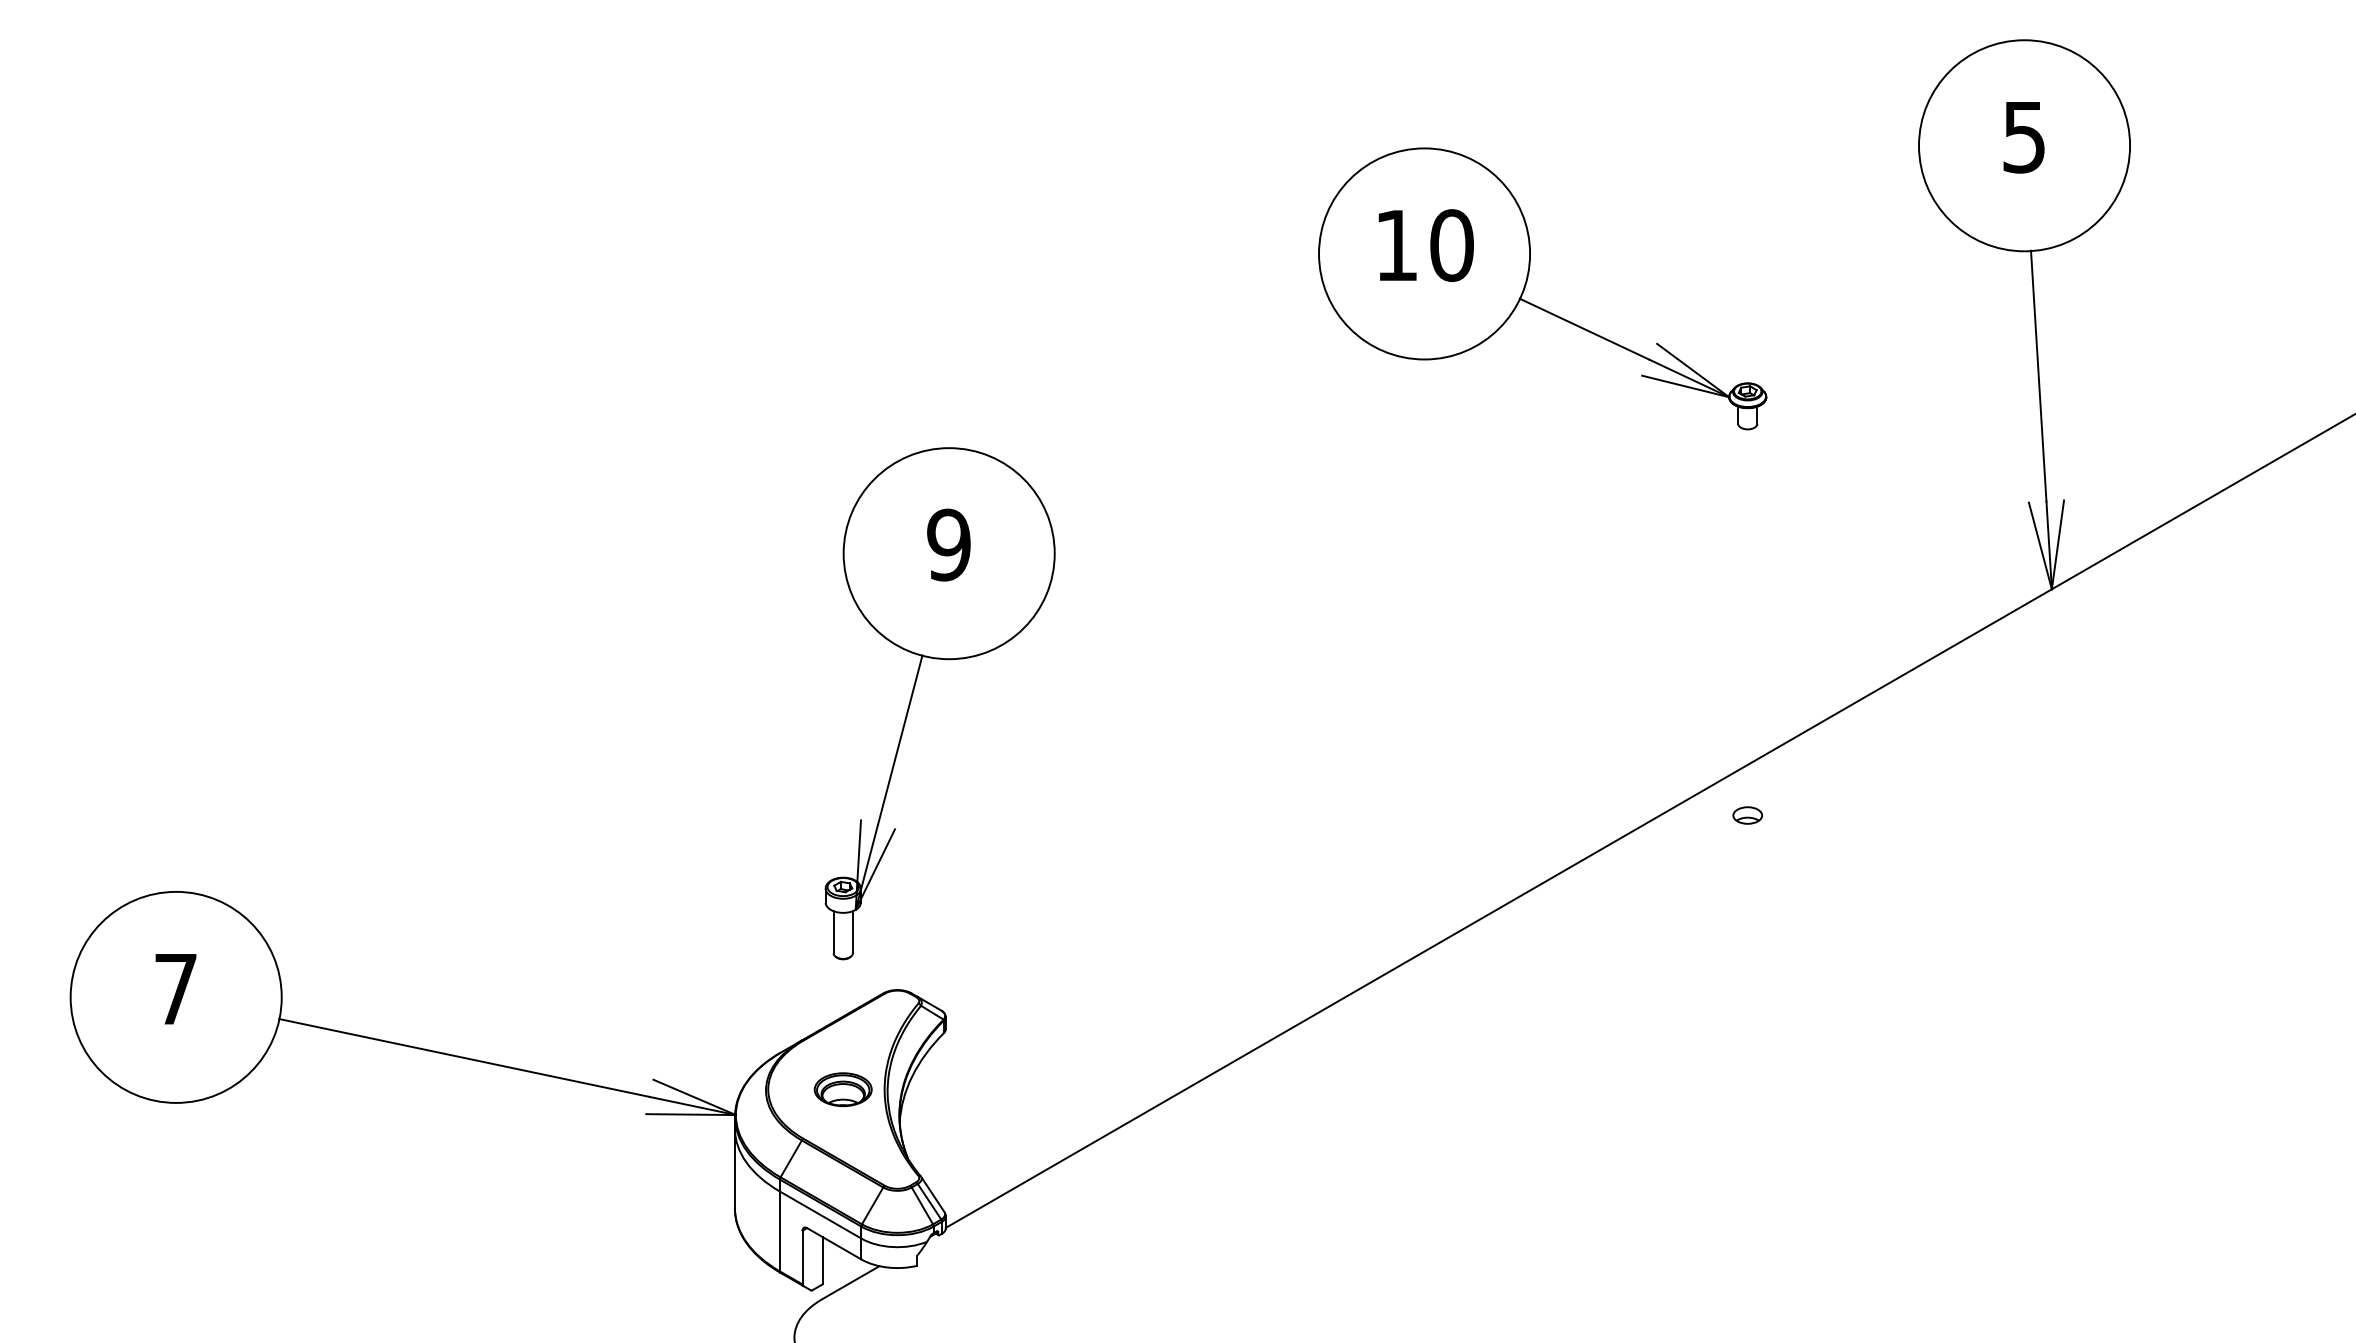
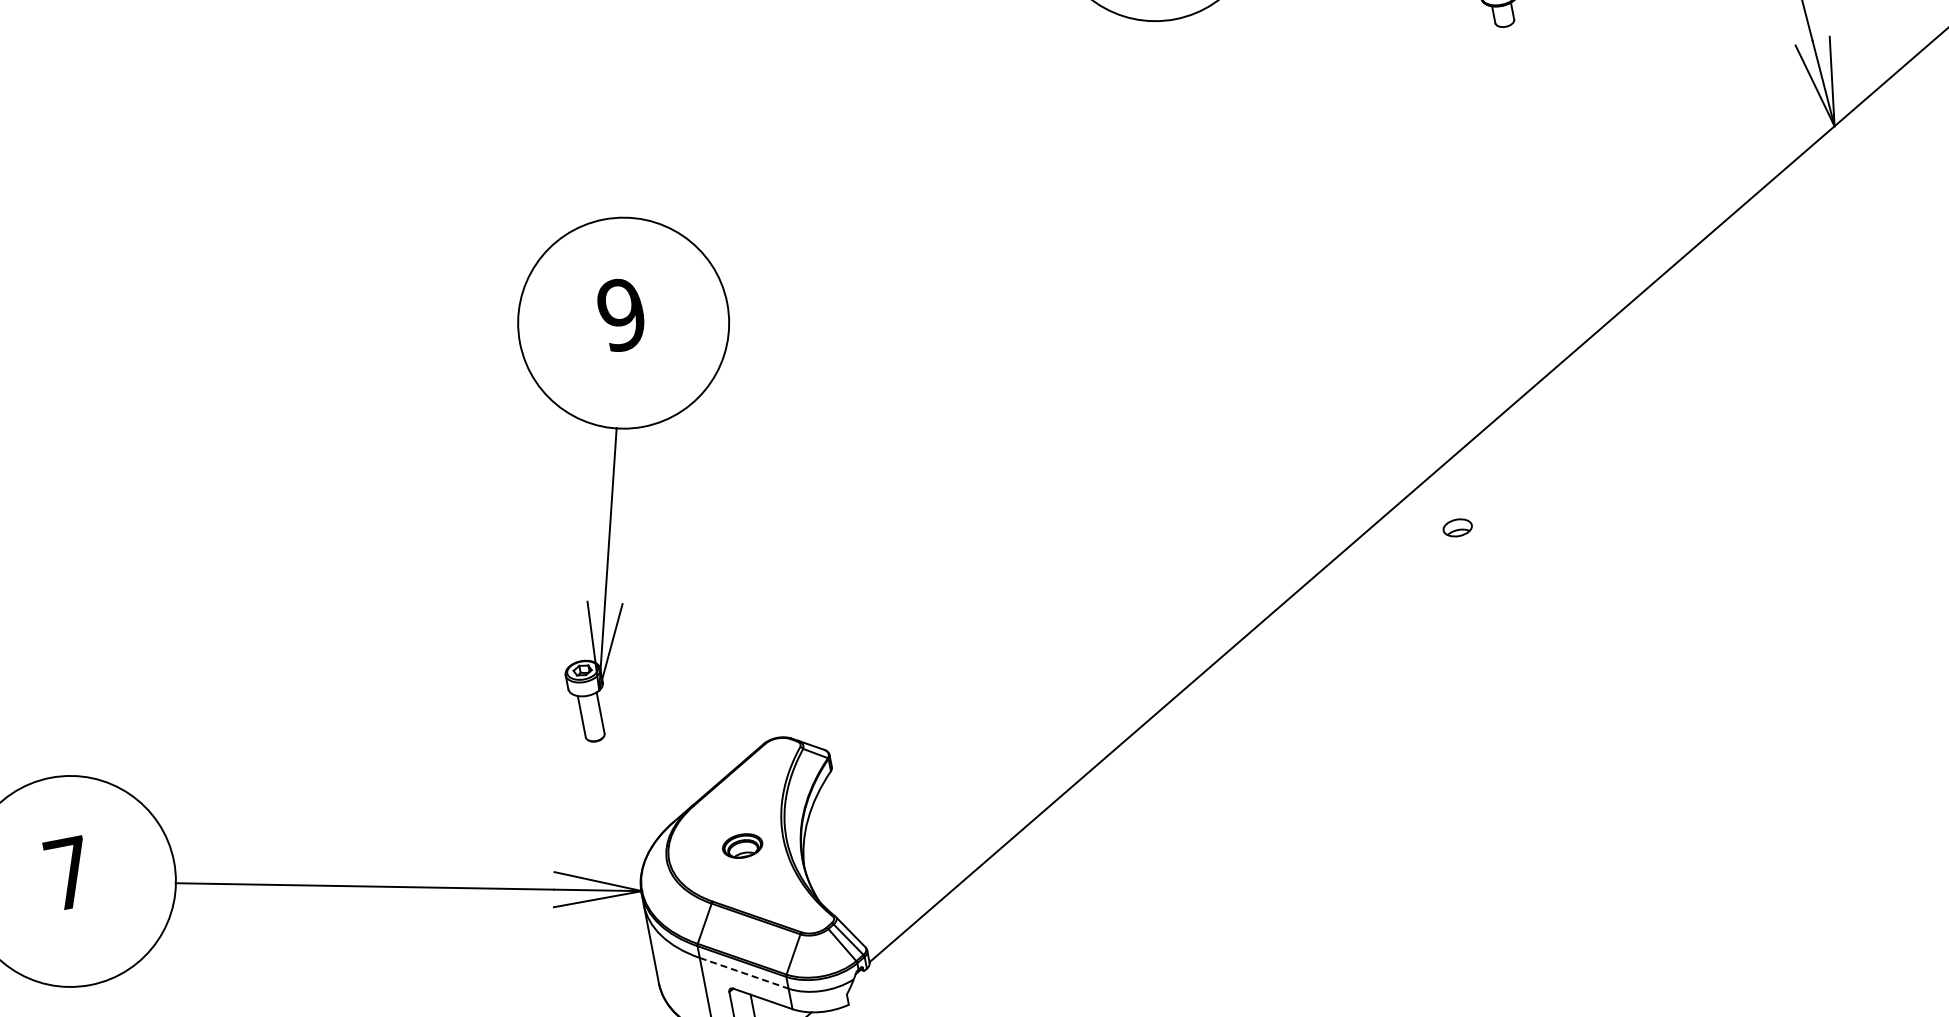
part: (912, 698) -> (615, 472), moved
part: (1747, 815) -> (1457, 527), moved
part: (842, 1089) -> (741, 845), size x0.7
line: (821, 1215) -> (745, 973), solid -> dashed

